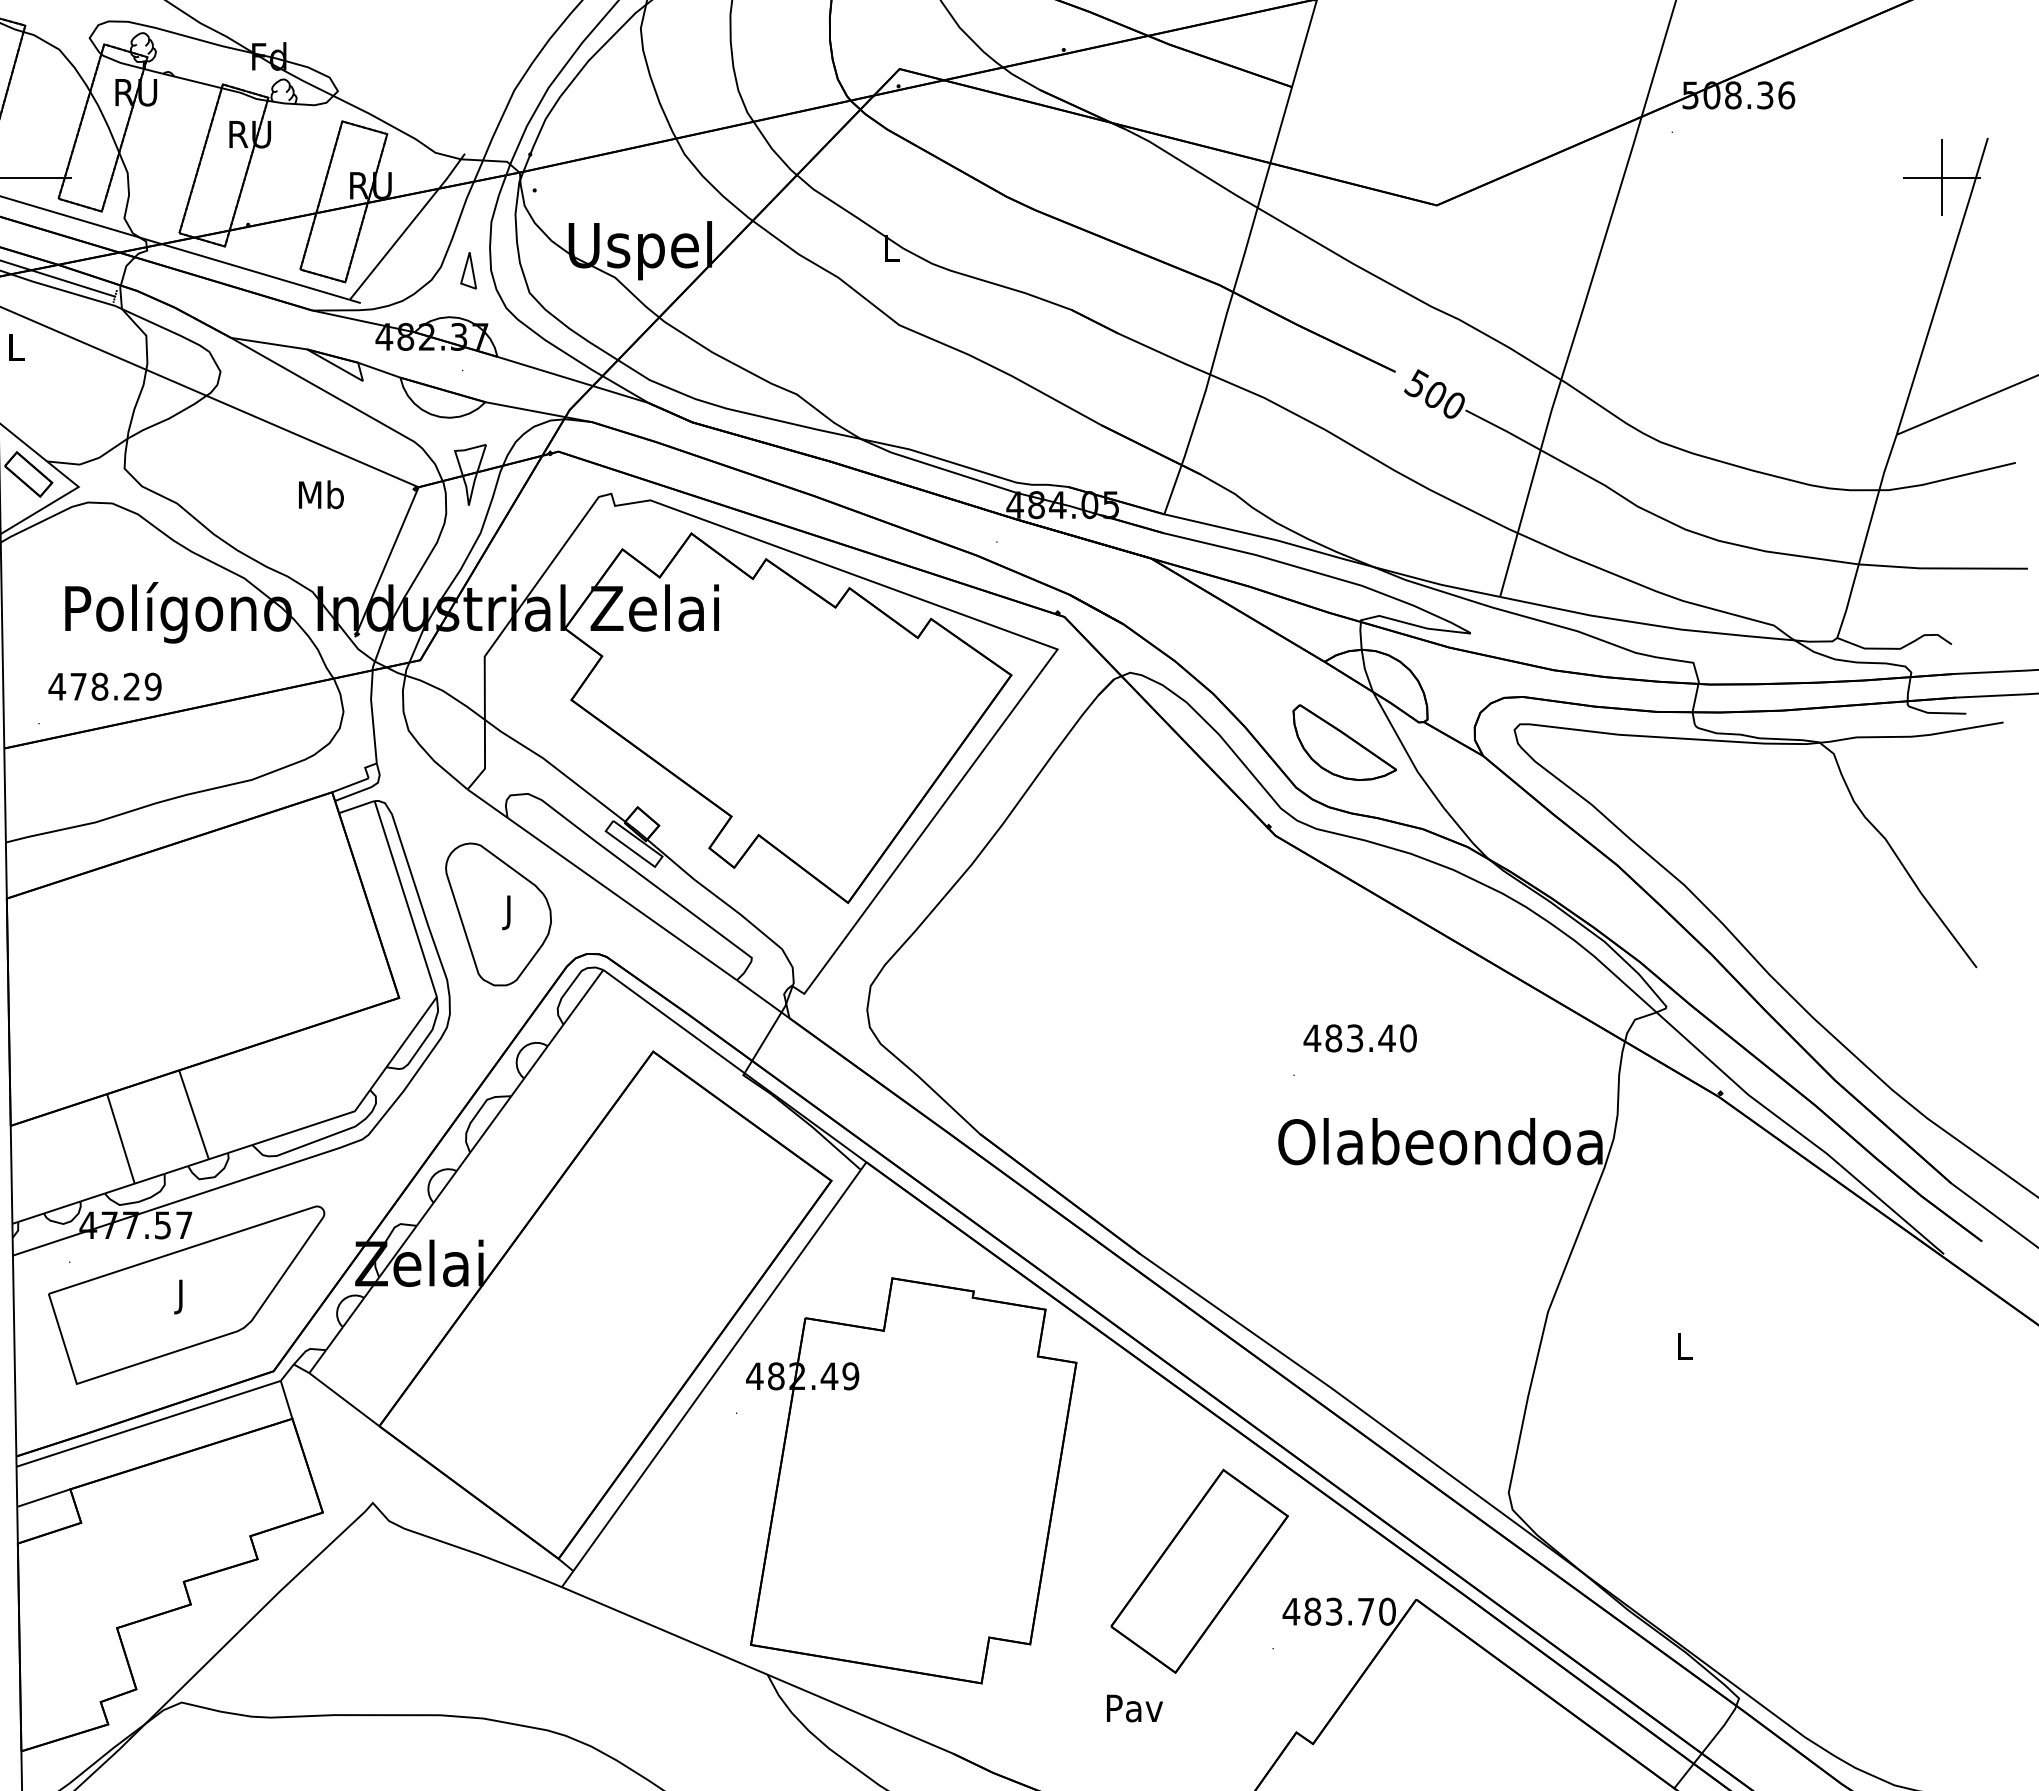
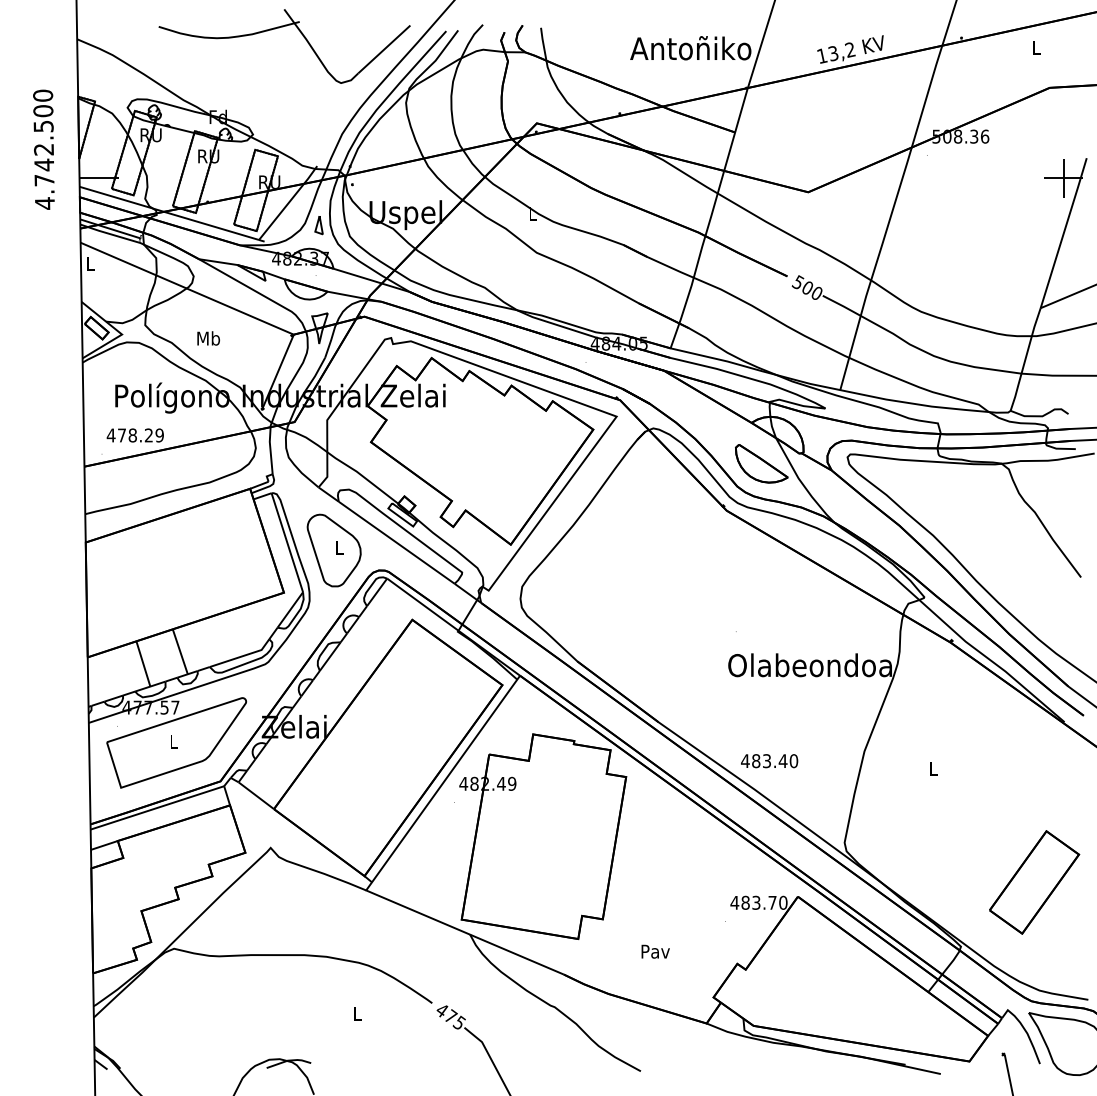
text: (321, 494) -> (208, 338), moved
text: (509, 912) -> (339, 549), J -> L
text: (1360, 1039) -> (769, 761), moved
text: (180, 1296) -> (173, 743), J -> L
part: (1199, 1571) -> (1034, 882), moved

